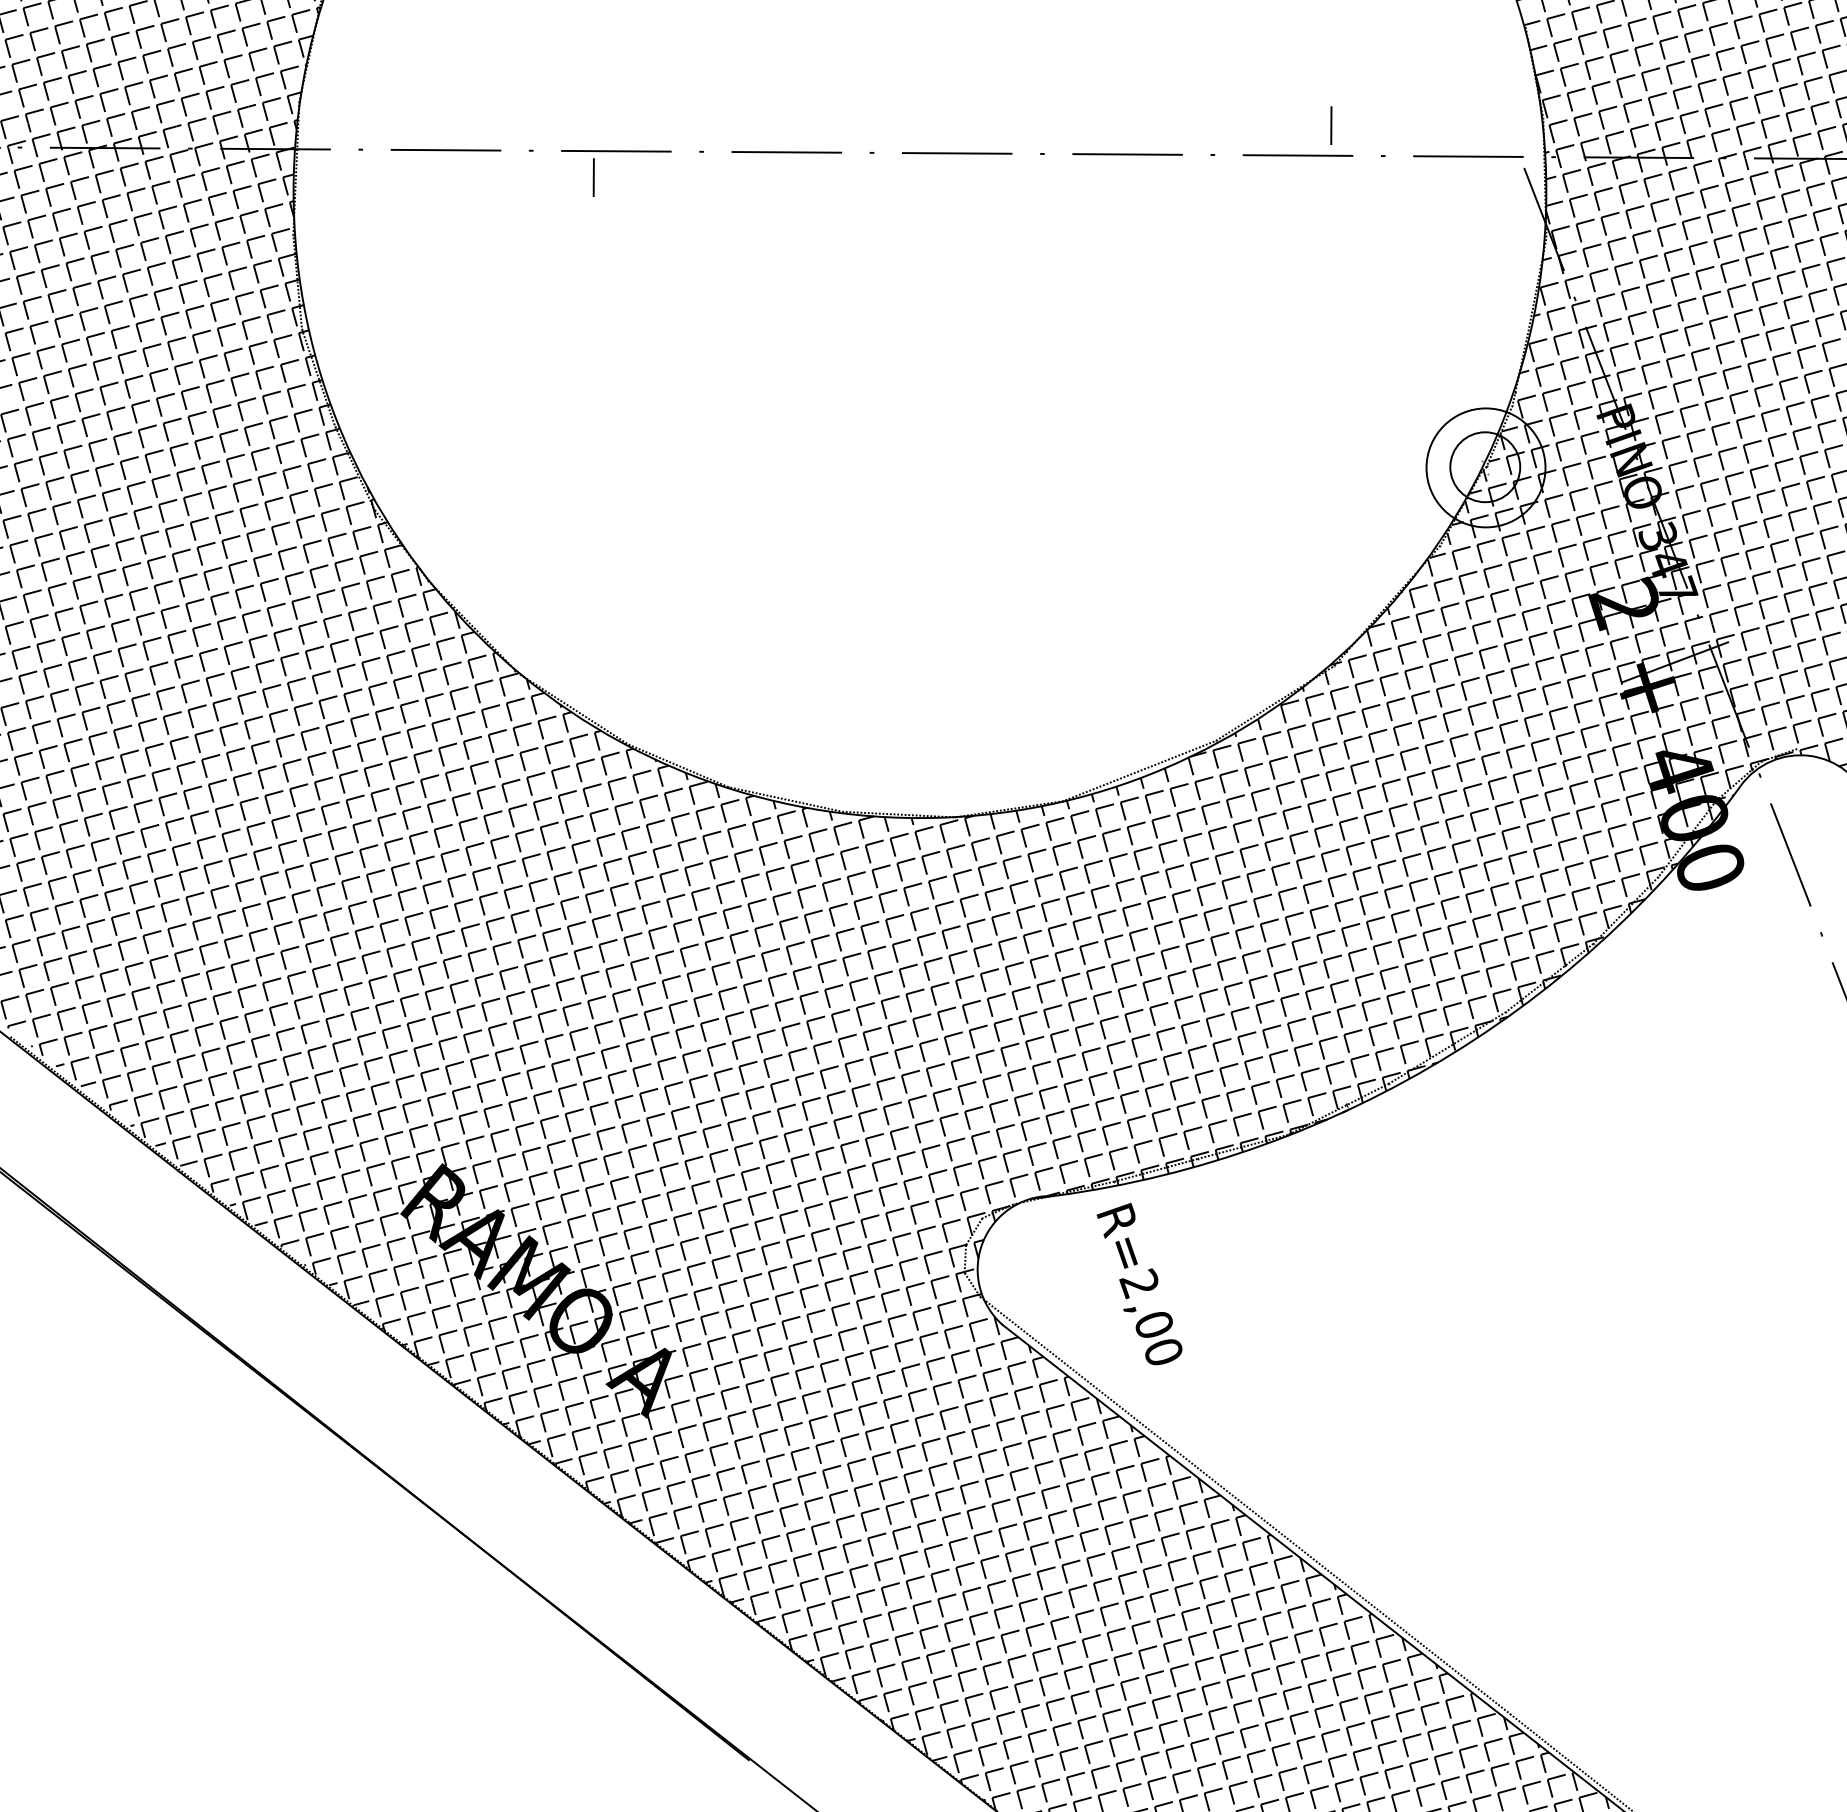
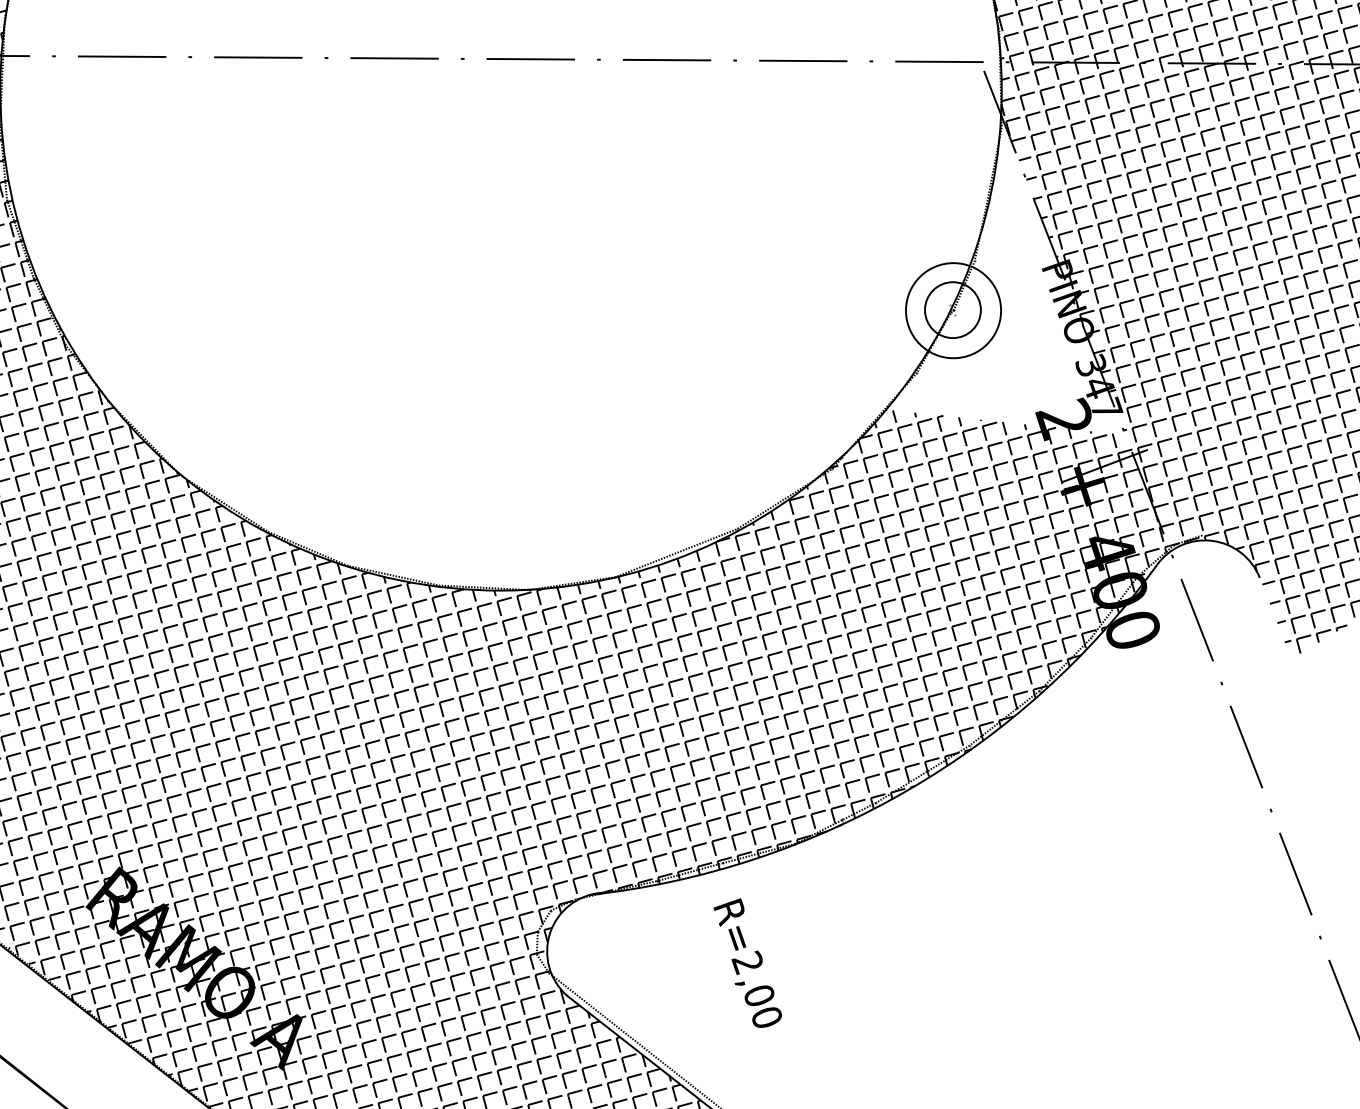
line: (1331, 125) -> (830, 36), removed
line: (593, 177) -> (240, 78), removed
hatch: (1553, 439) -> (1007, 287), removed
text: (1139, 1284) -> (747, 963), moved

